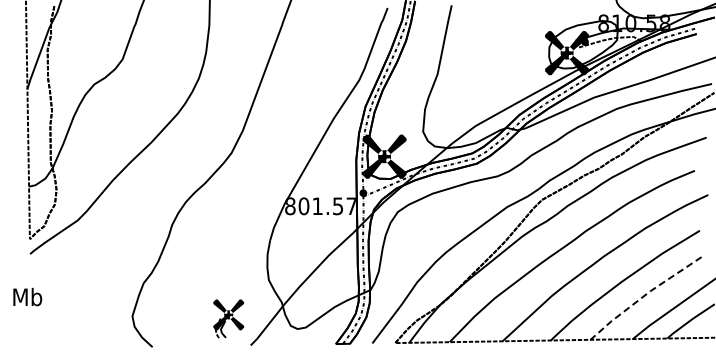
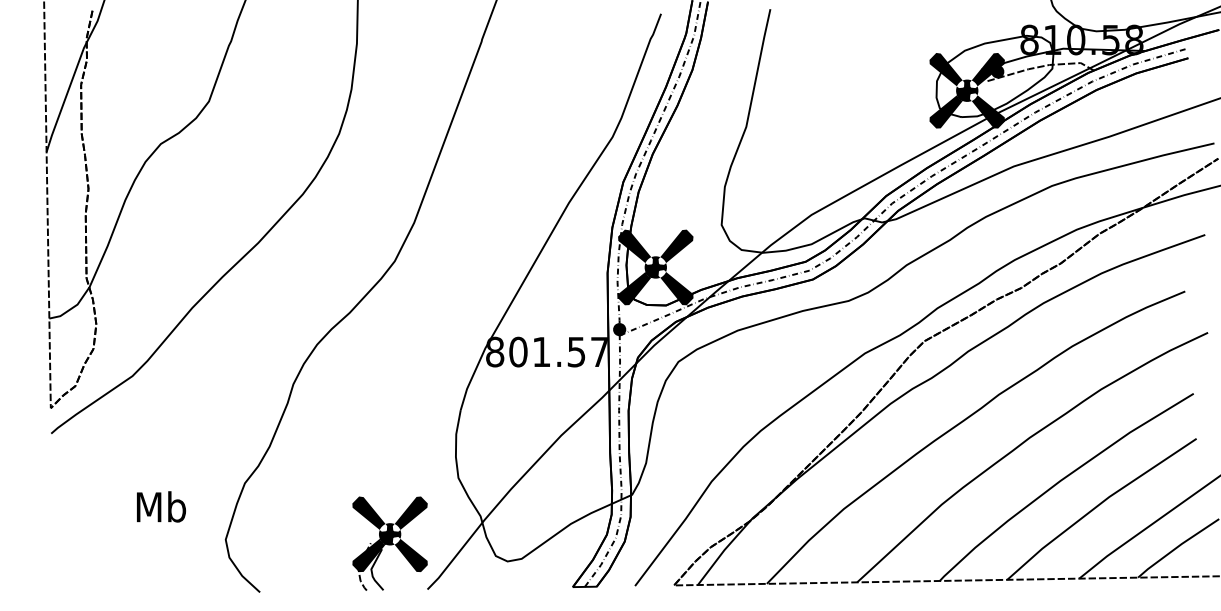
text: (27, 296) -> (160, 505), moved
line: (644, 296) -> (1099, 505), dashed -> solid
part: (228, 318) -> (389, 543), size x1.43

